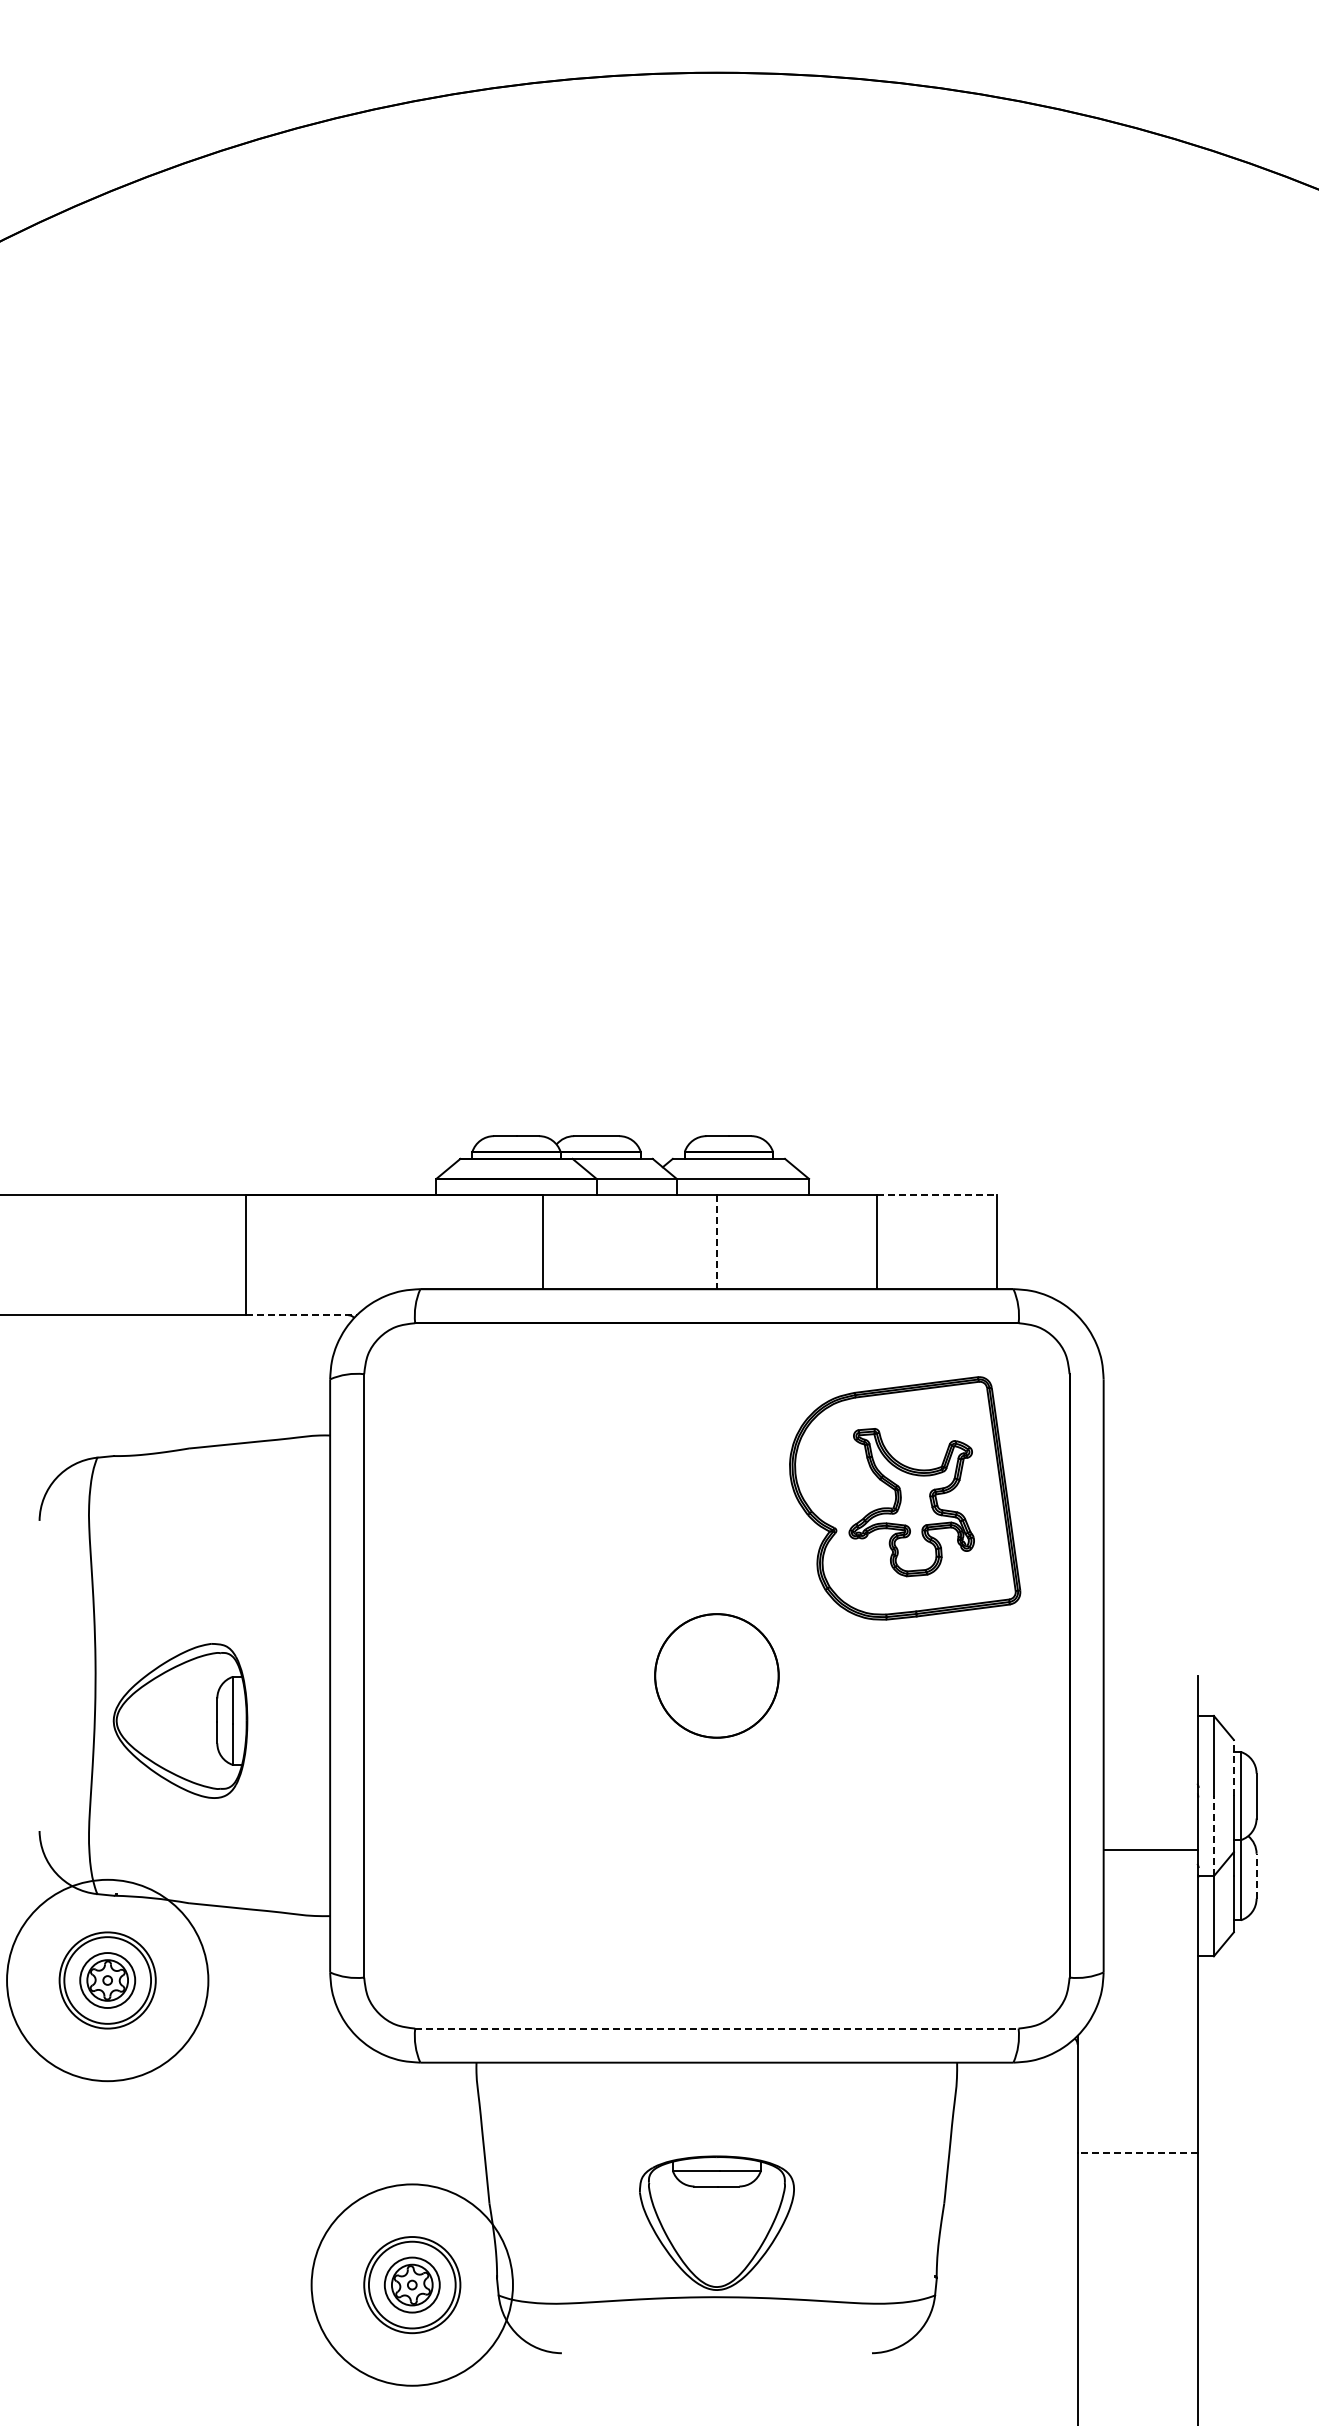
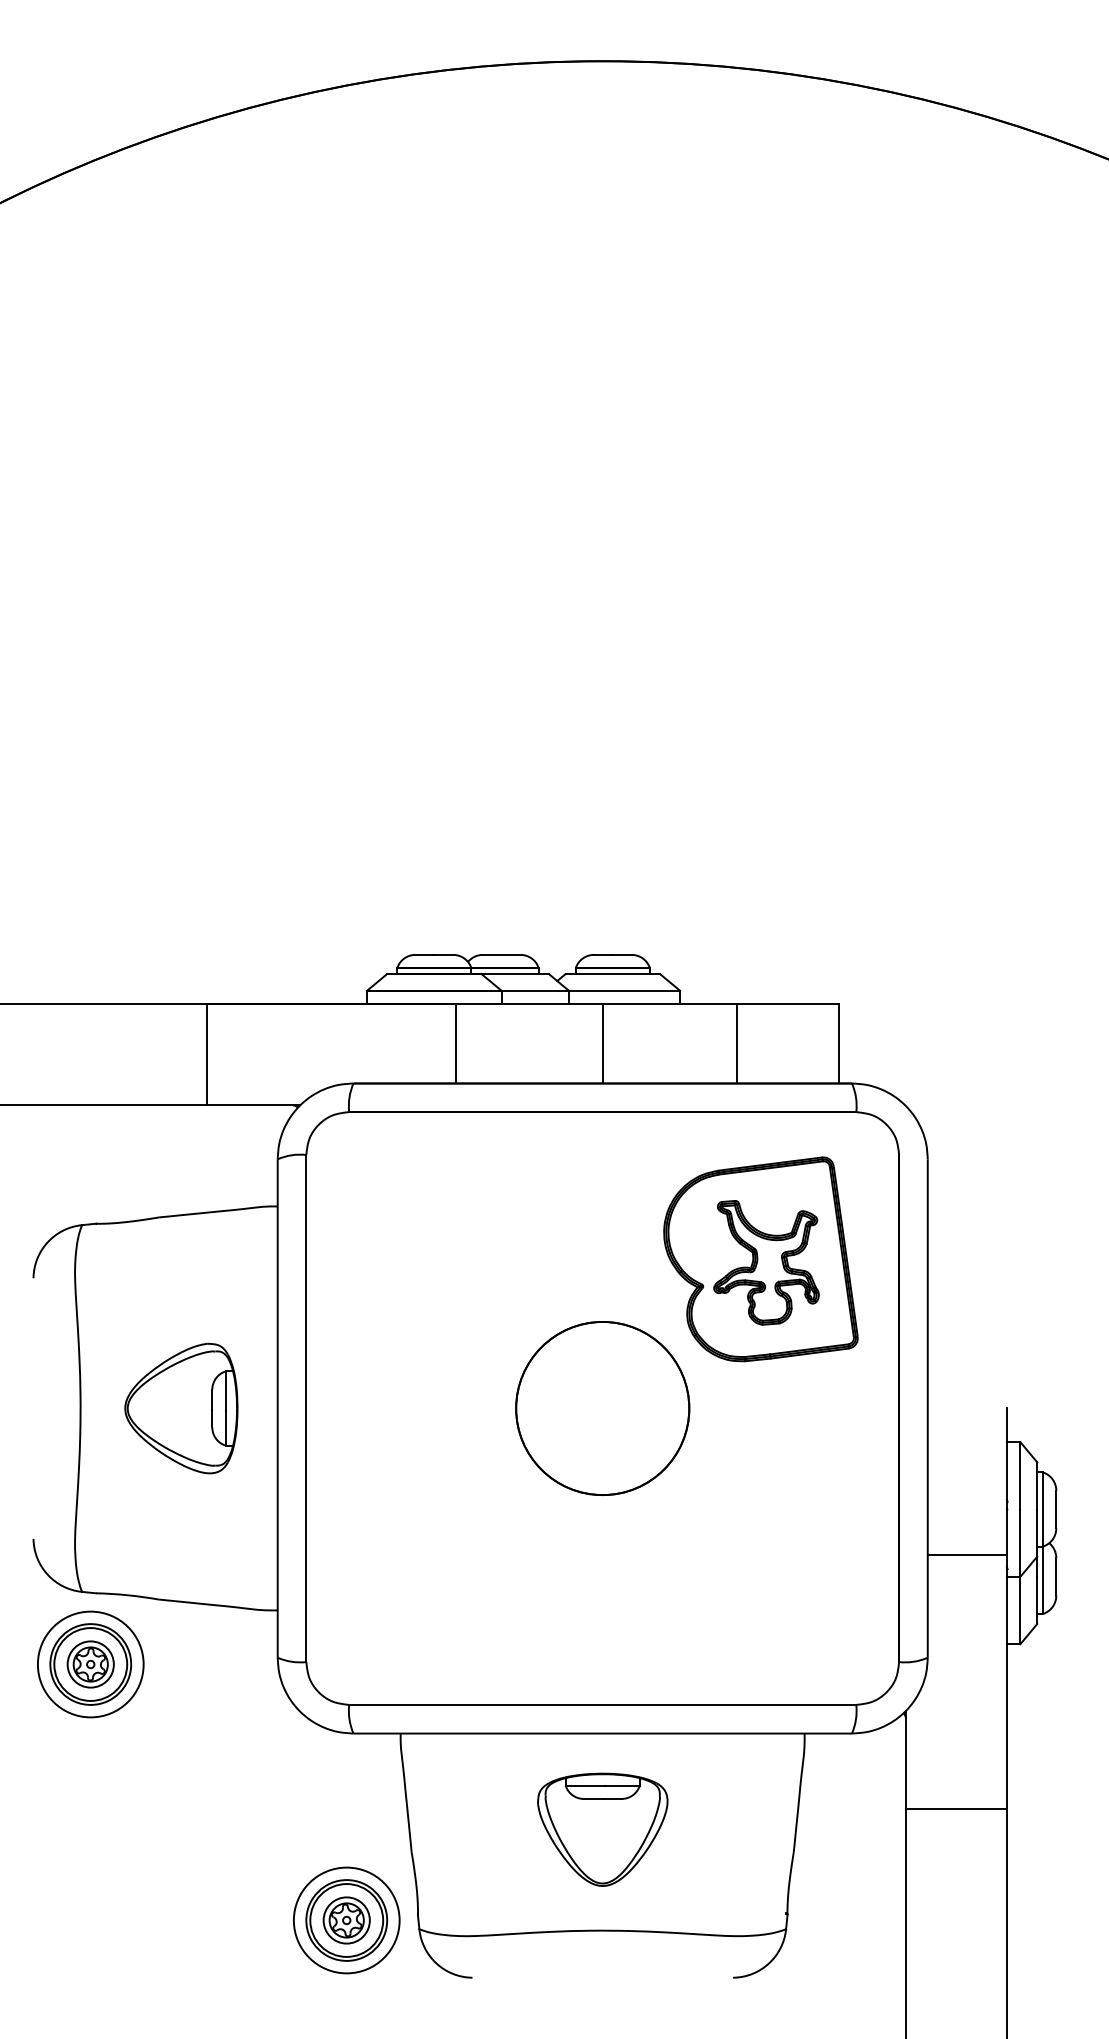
line: (937, 1194) -> (788, 1003), dashed -> solid
line: (716, 1242) -> (602, 1044), dashed -> solid
line: (302, 1315) -> (254, 1105), dashed -> solid
circle: (716, 1675) -> (602, 1408), size x1.67
part: (180, 1720) -> (181, 1408), moved
line: (1233, 1767) -> (1036, 1485), dashed -> solid
line: (1213, 1835) -> (1020, 1542), dashed -> solid
line: (1256, 1875) -> (1056, 1576), dashed -> solid
circle: (107, 1980) -> (90, 1664), size x0.62
line: (716, 2028) -> (602, 1704), dashed -> solid
line: (1137, 2152) -> (956, 1809), dashed -> solid
part: (716, 2222) -> (602, 1829), moved
circle: (412, 2285) -> (346, 1920), size x0.62

